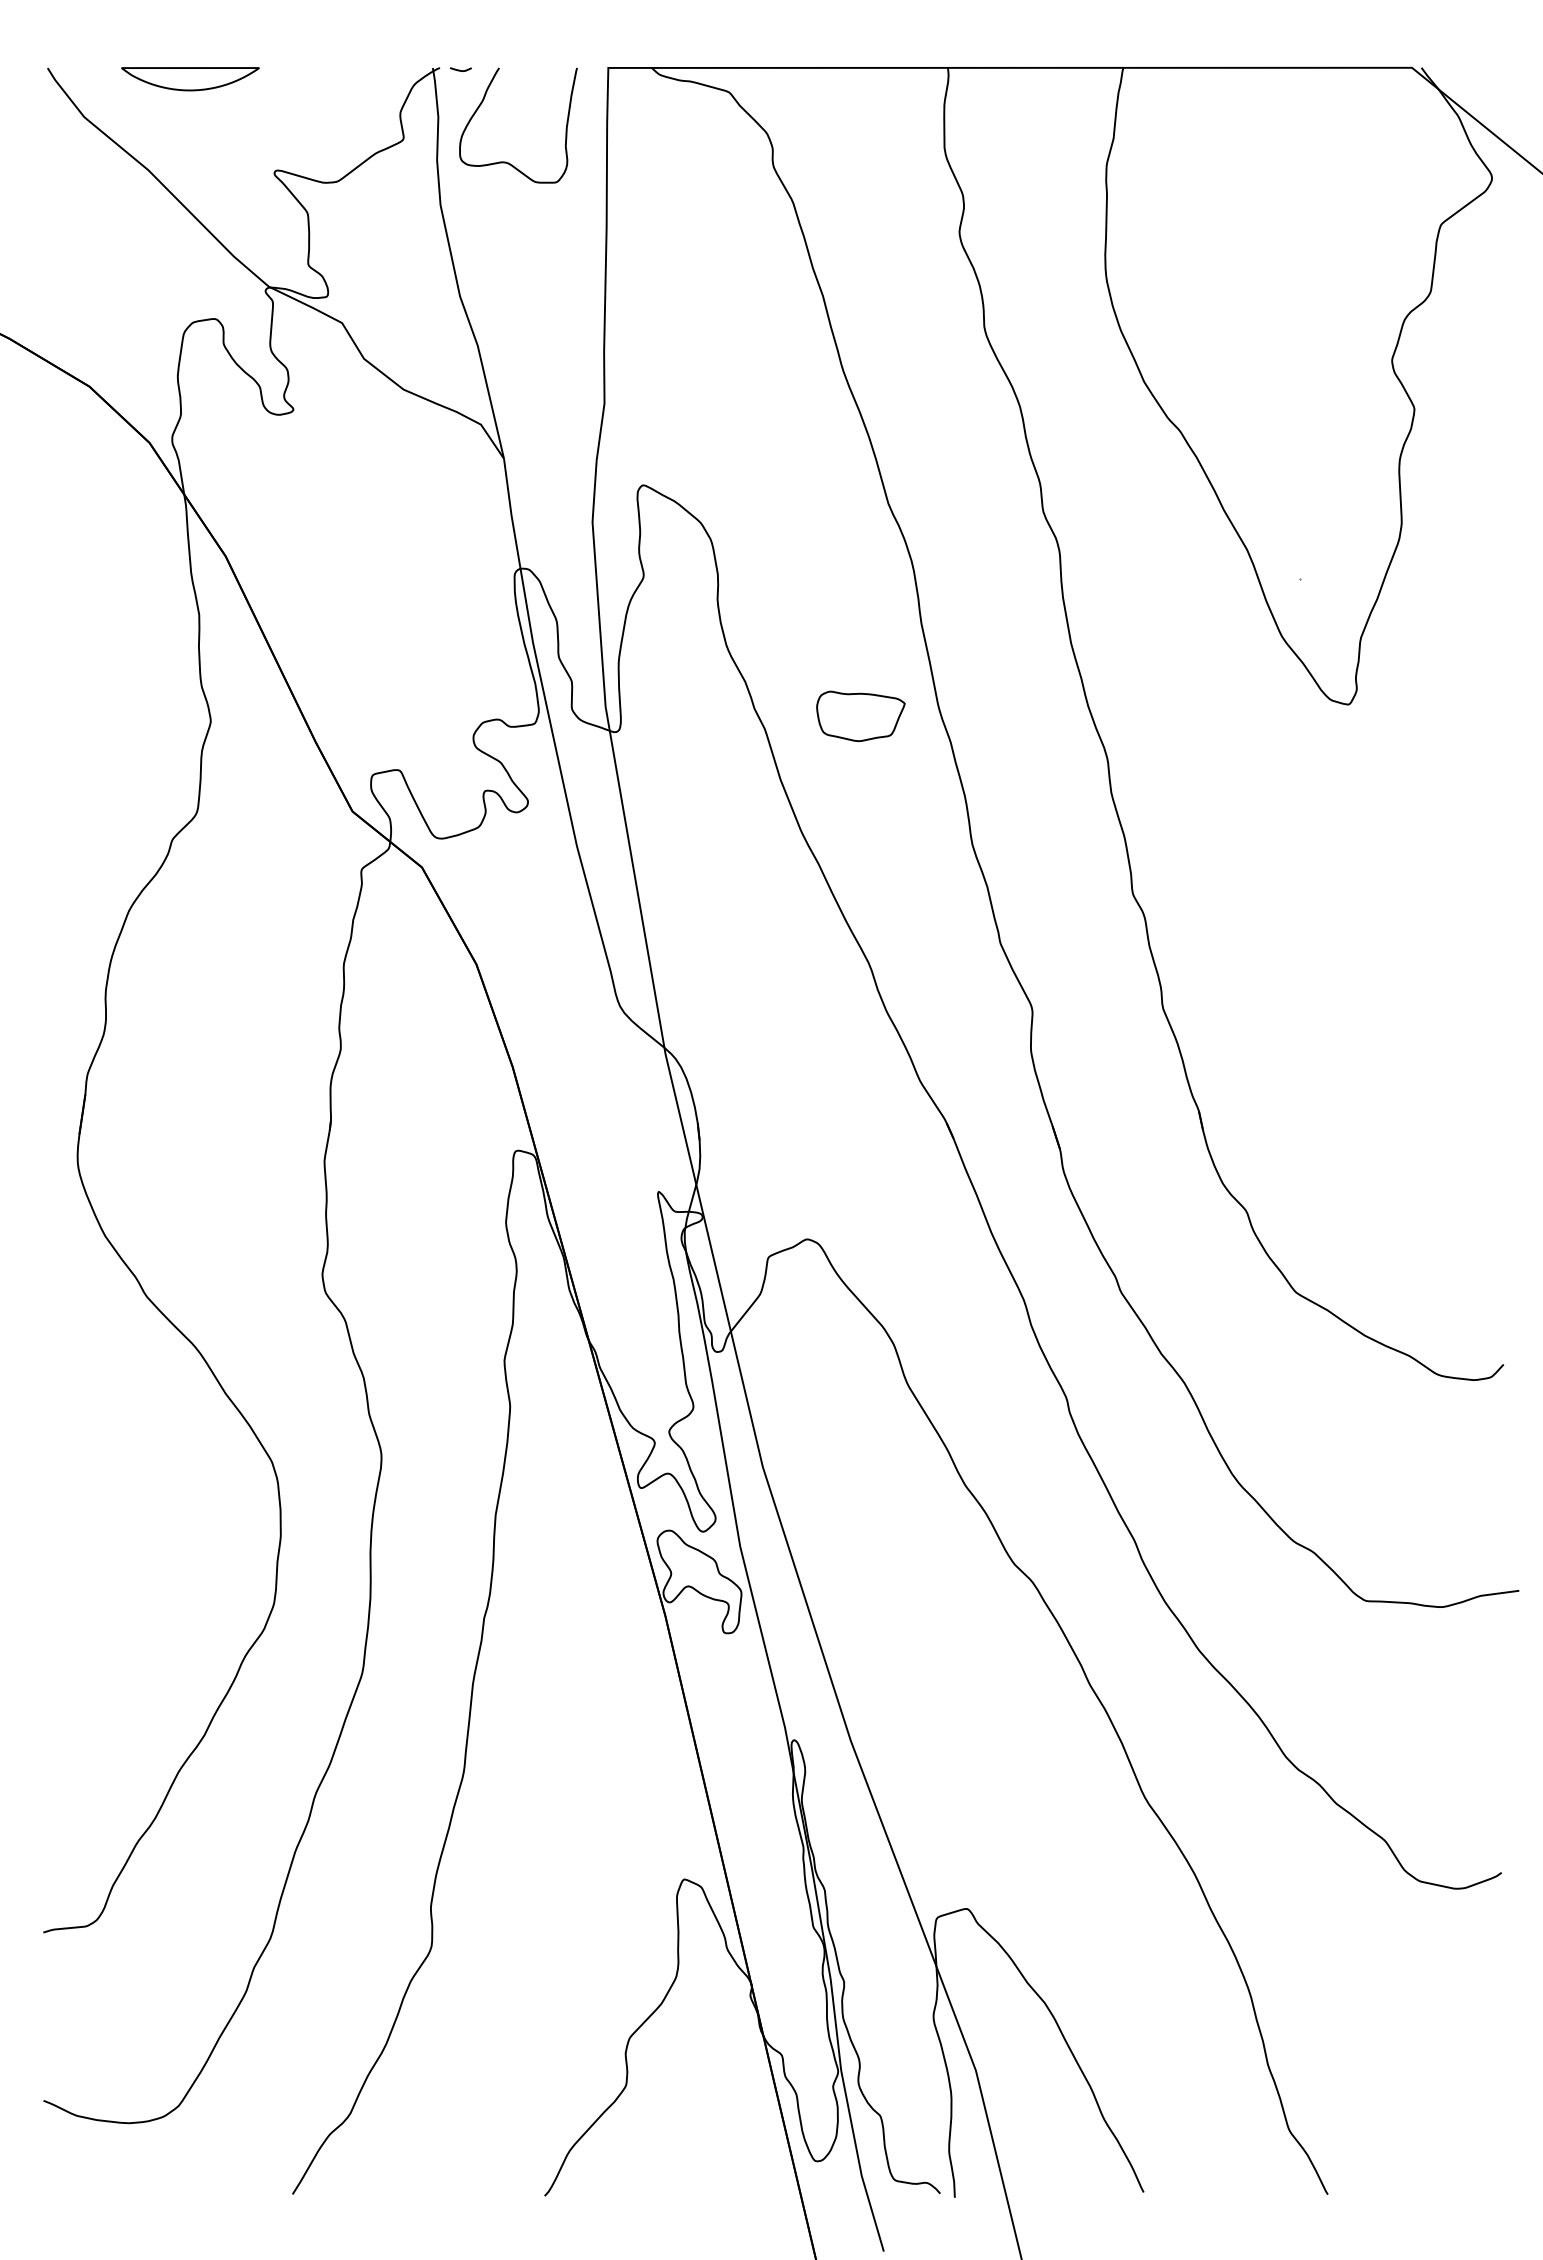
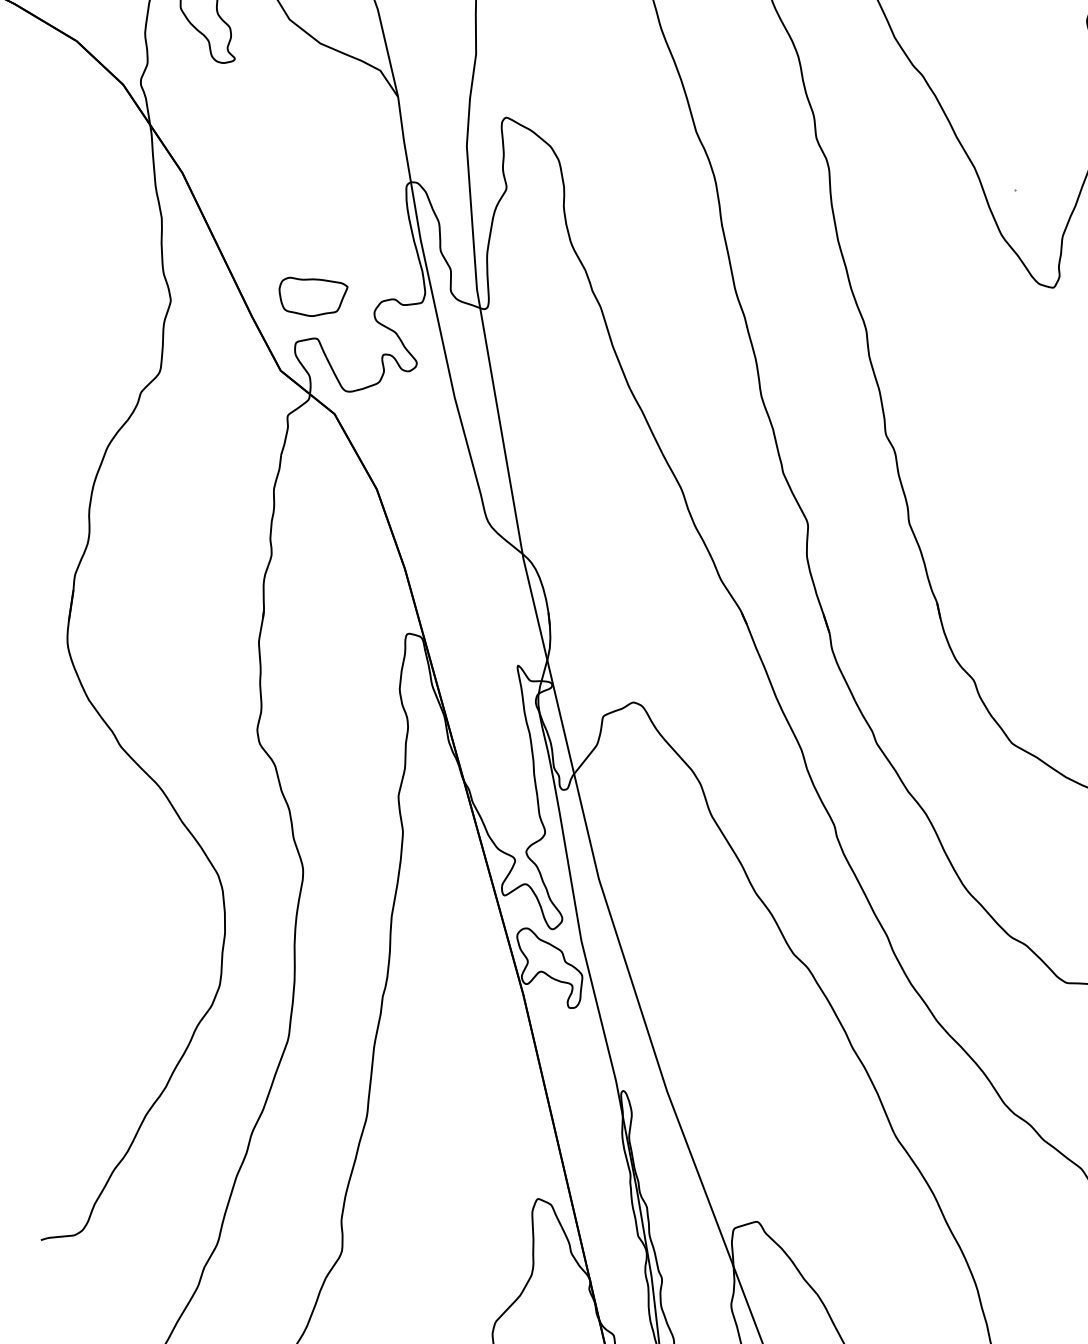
part: (860, 716) -> (313, 296), moved

